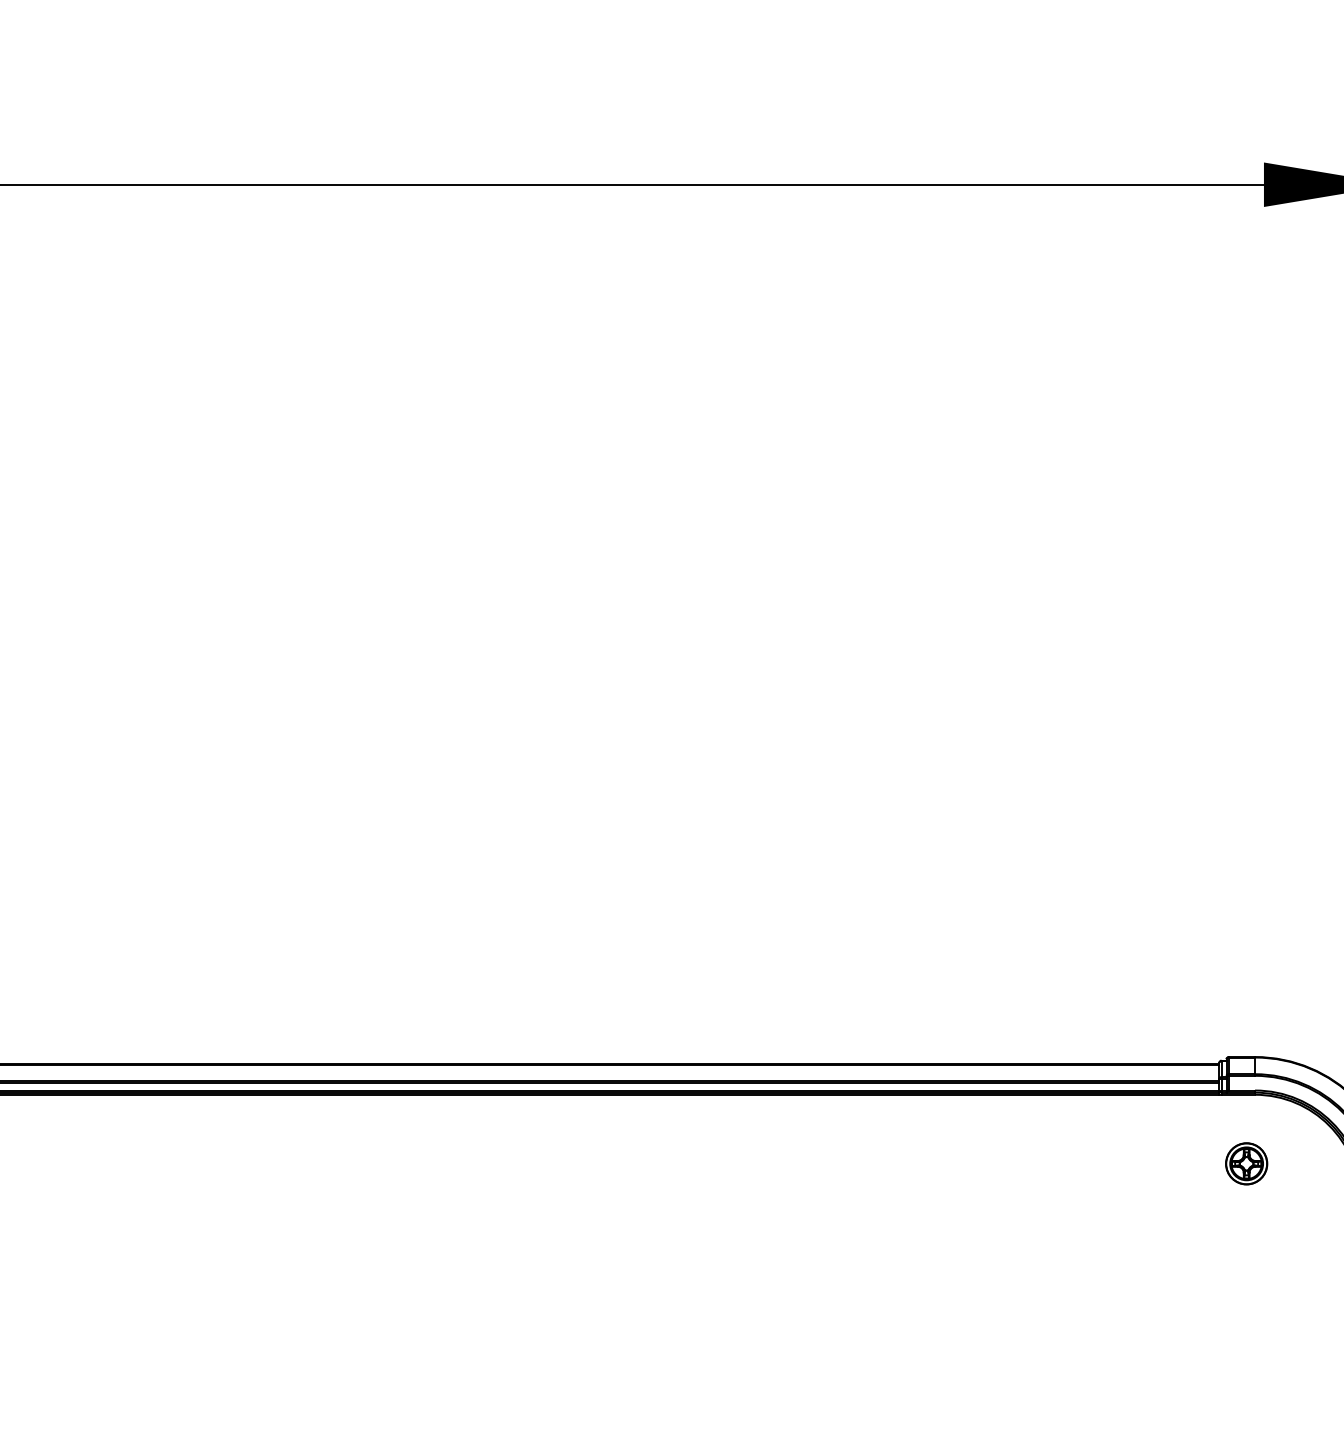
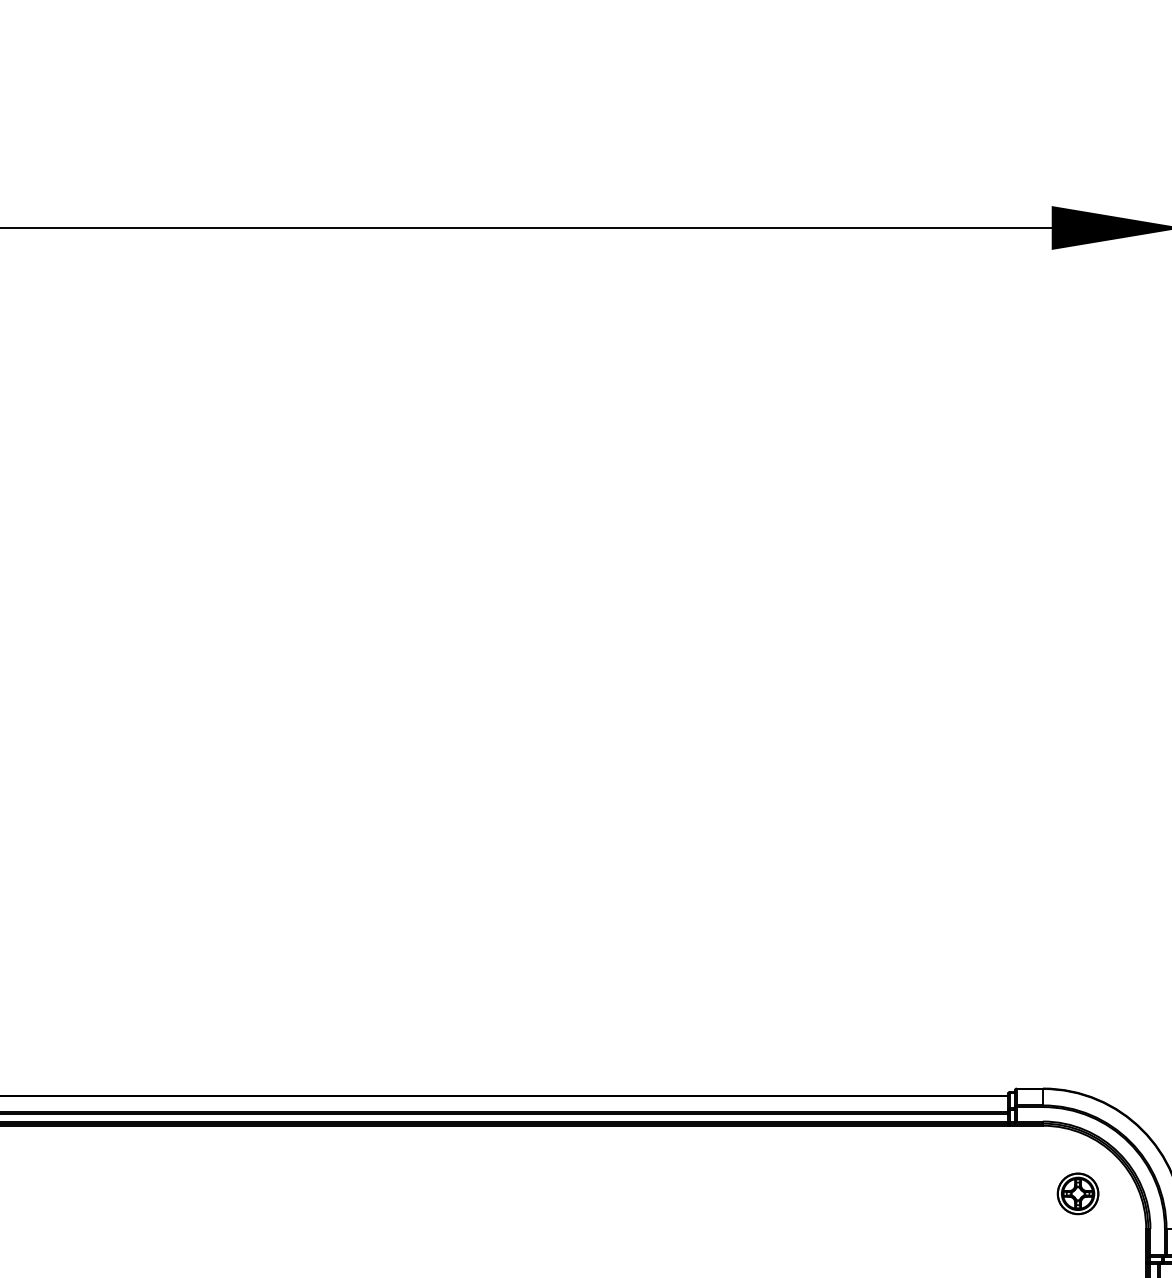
part: (1246, 1163) -> (1077, 1193), moved

